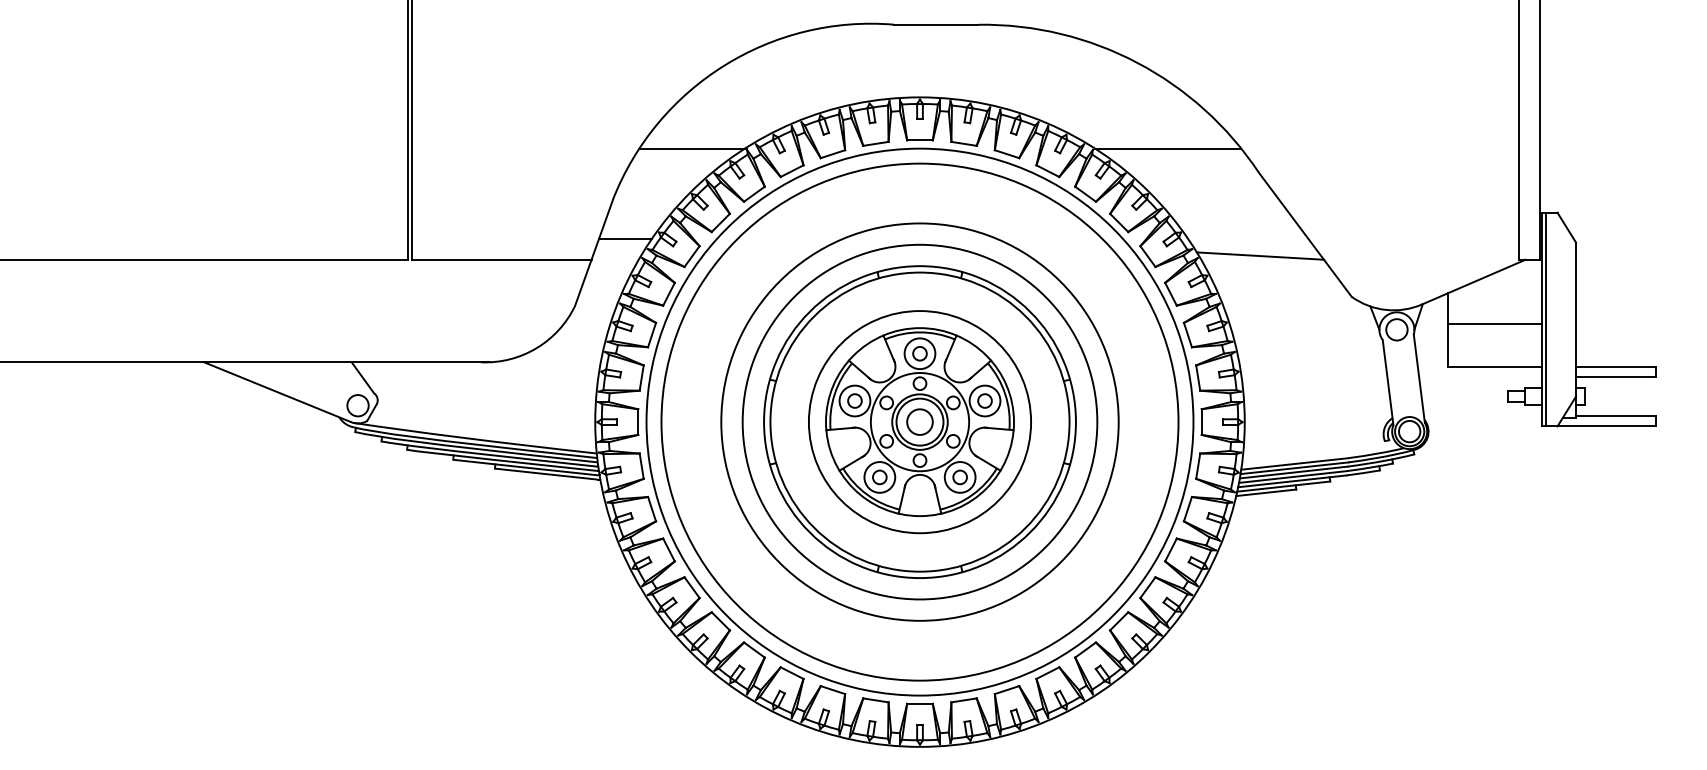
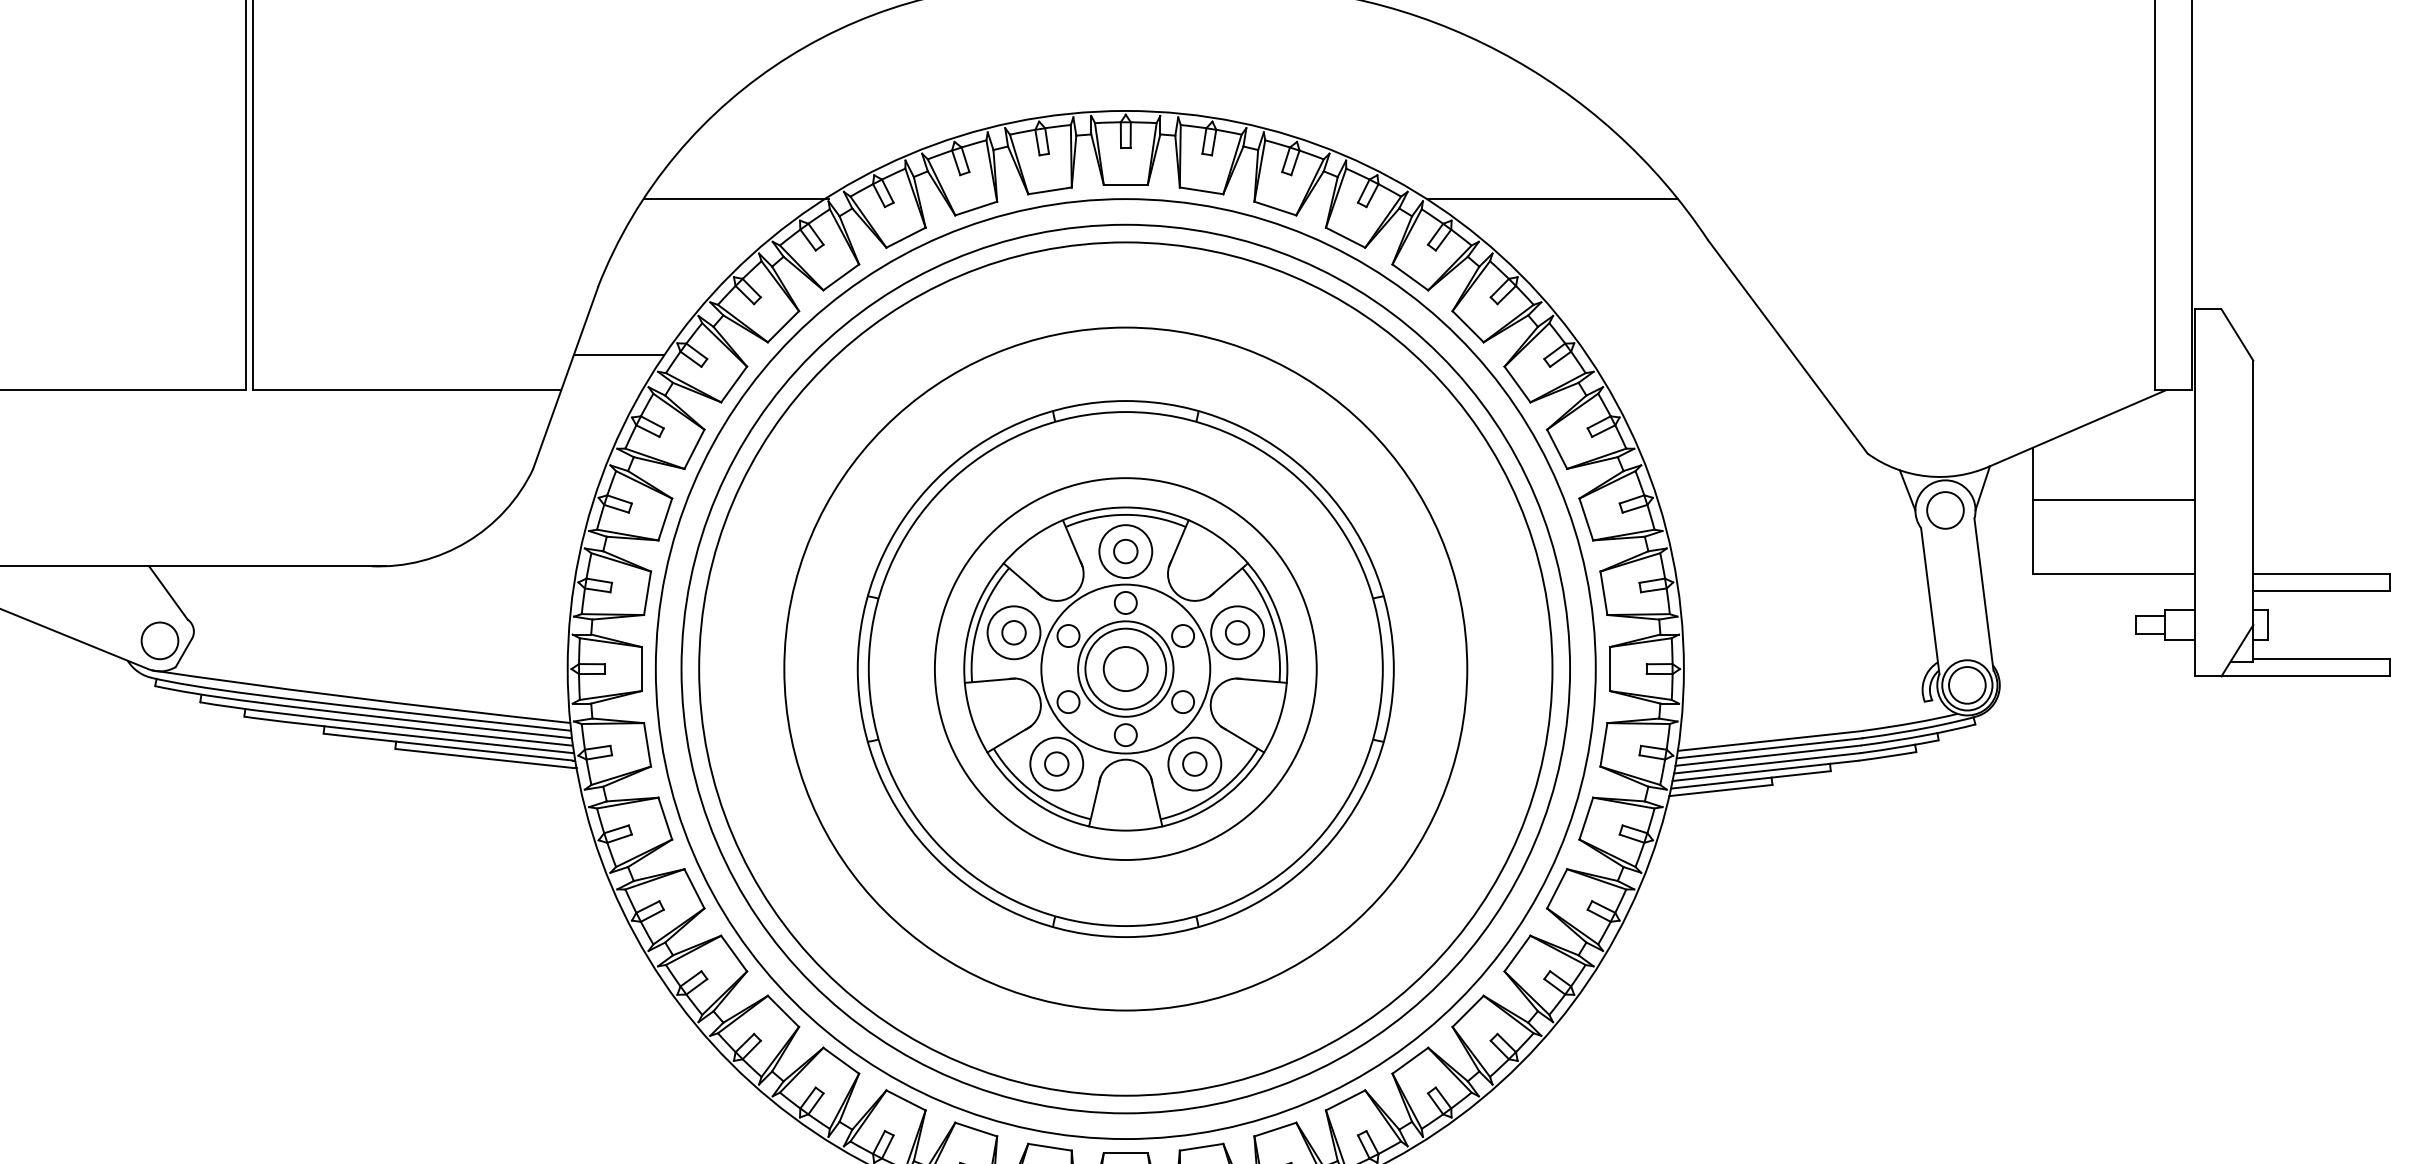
line: (1260, 255) -> (1710, 382), removed
line: (1546, 319) -> (2202, 492), removed
circle: (919, 421) -> (1124, 667), size x1.4

